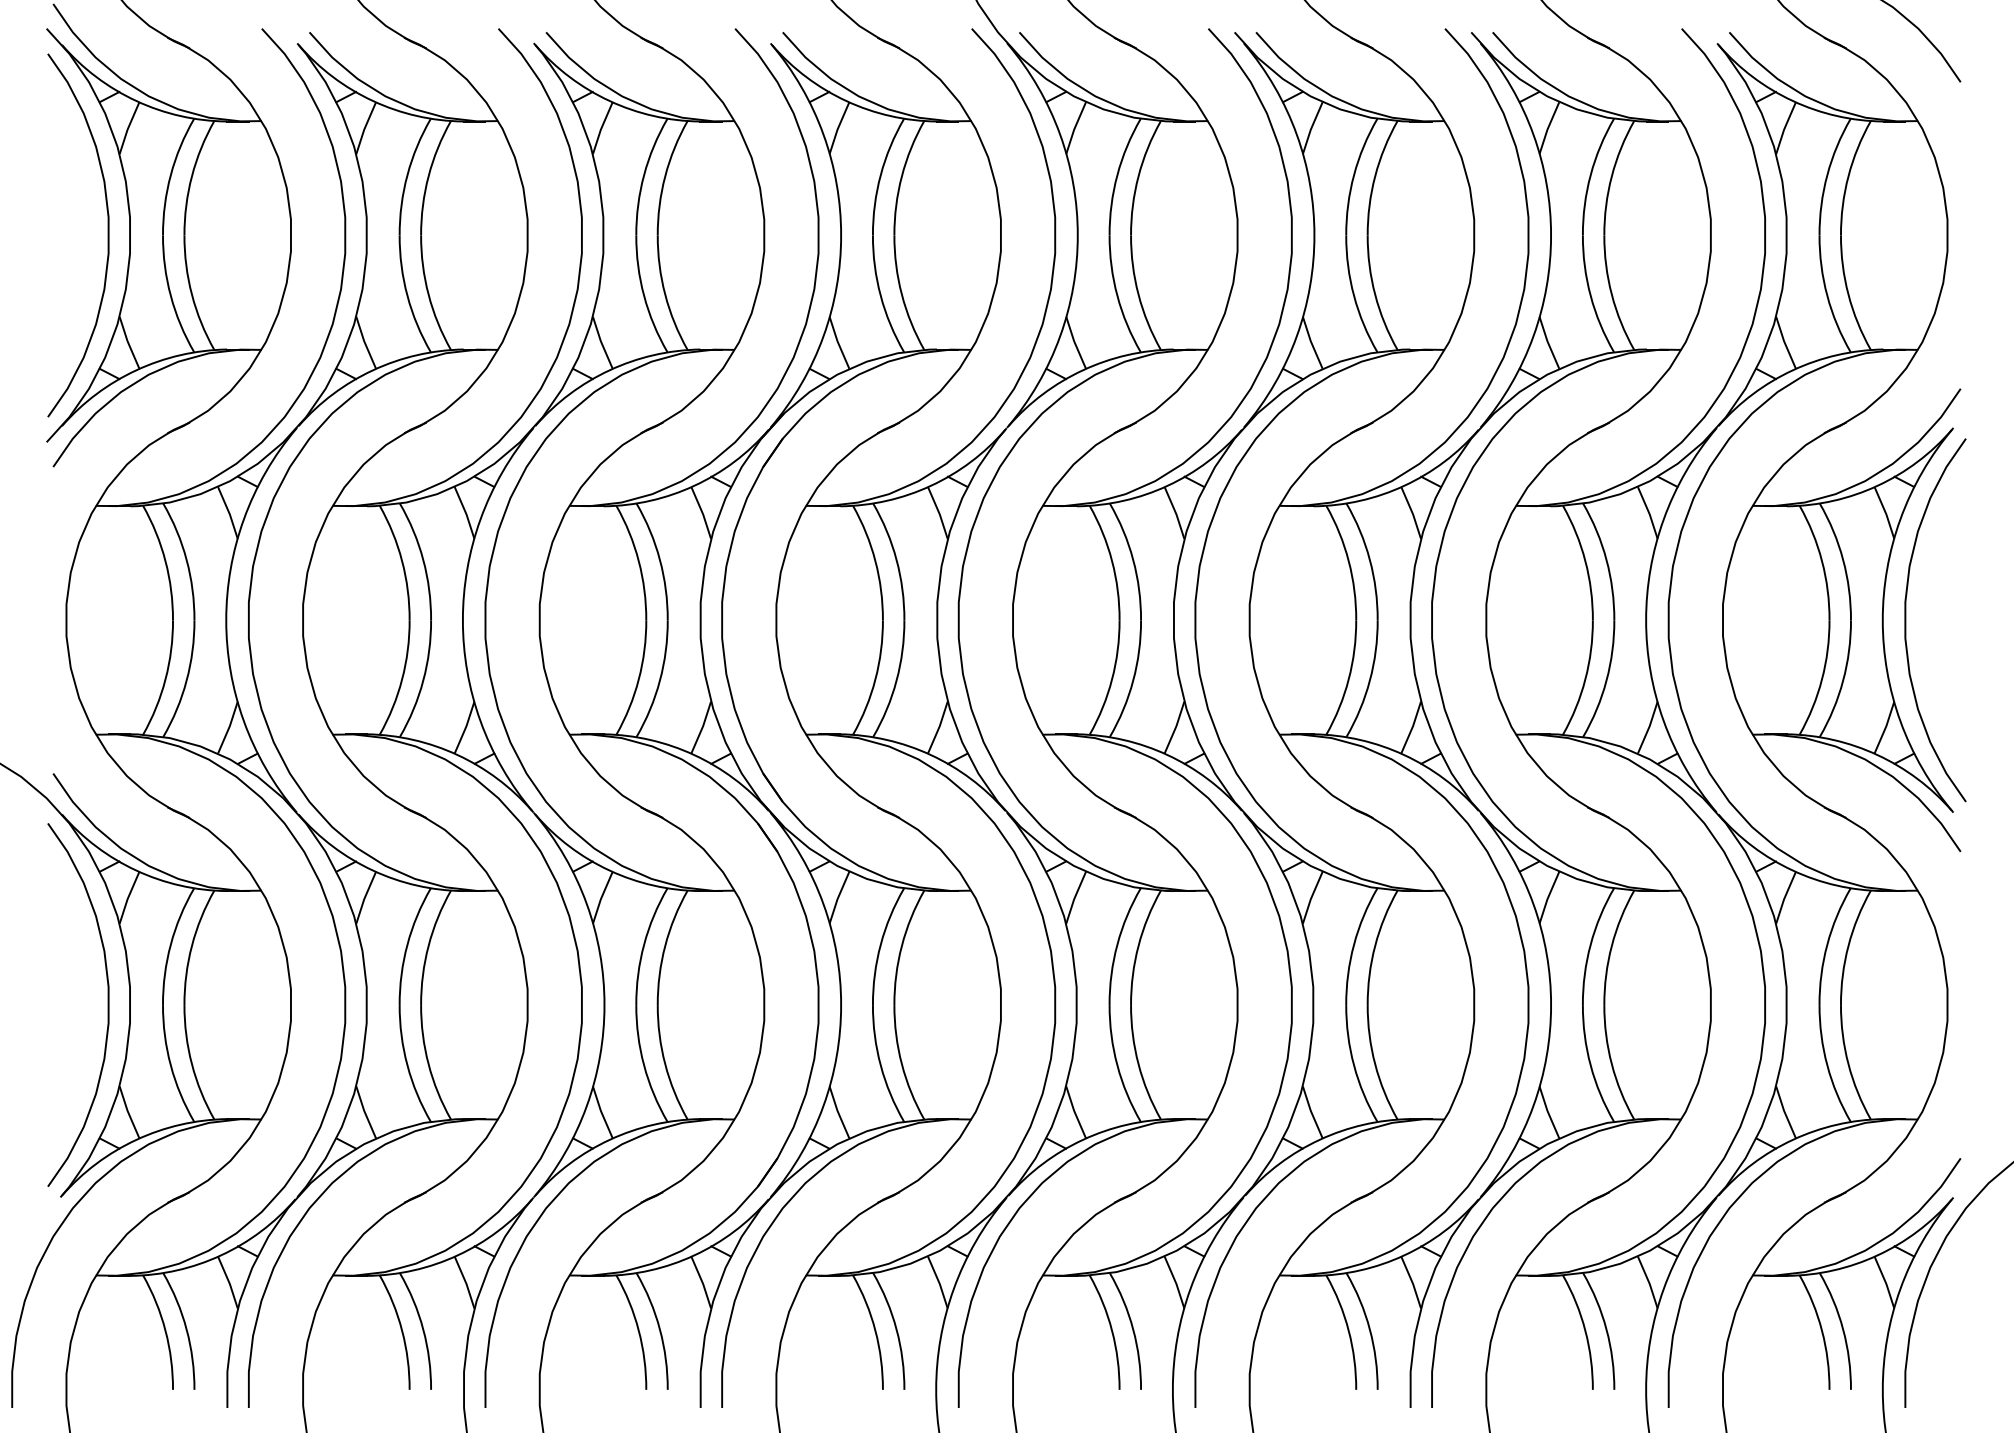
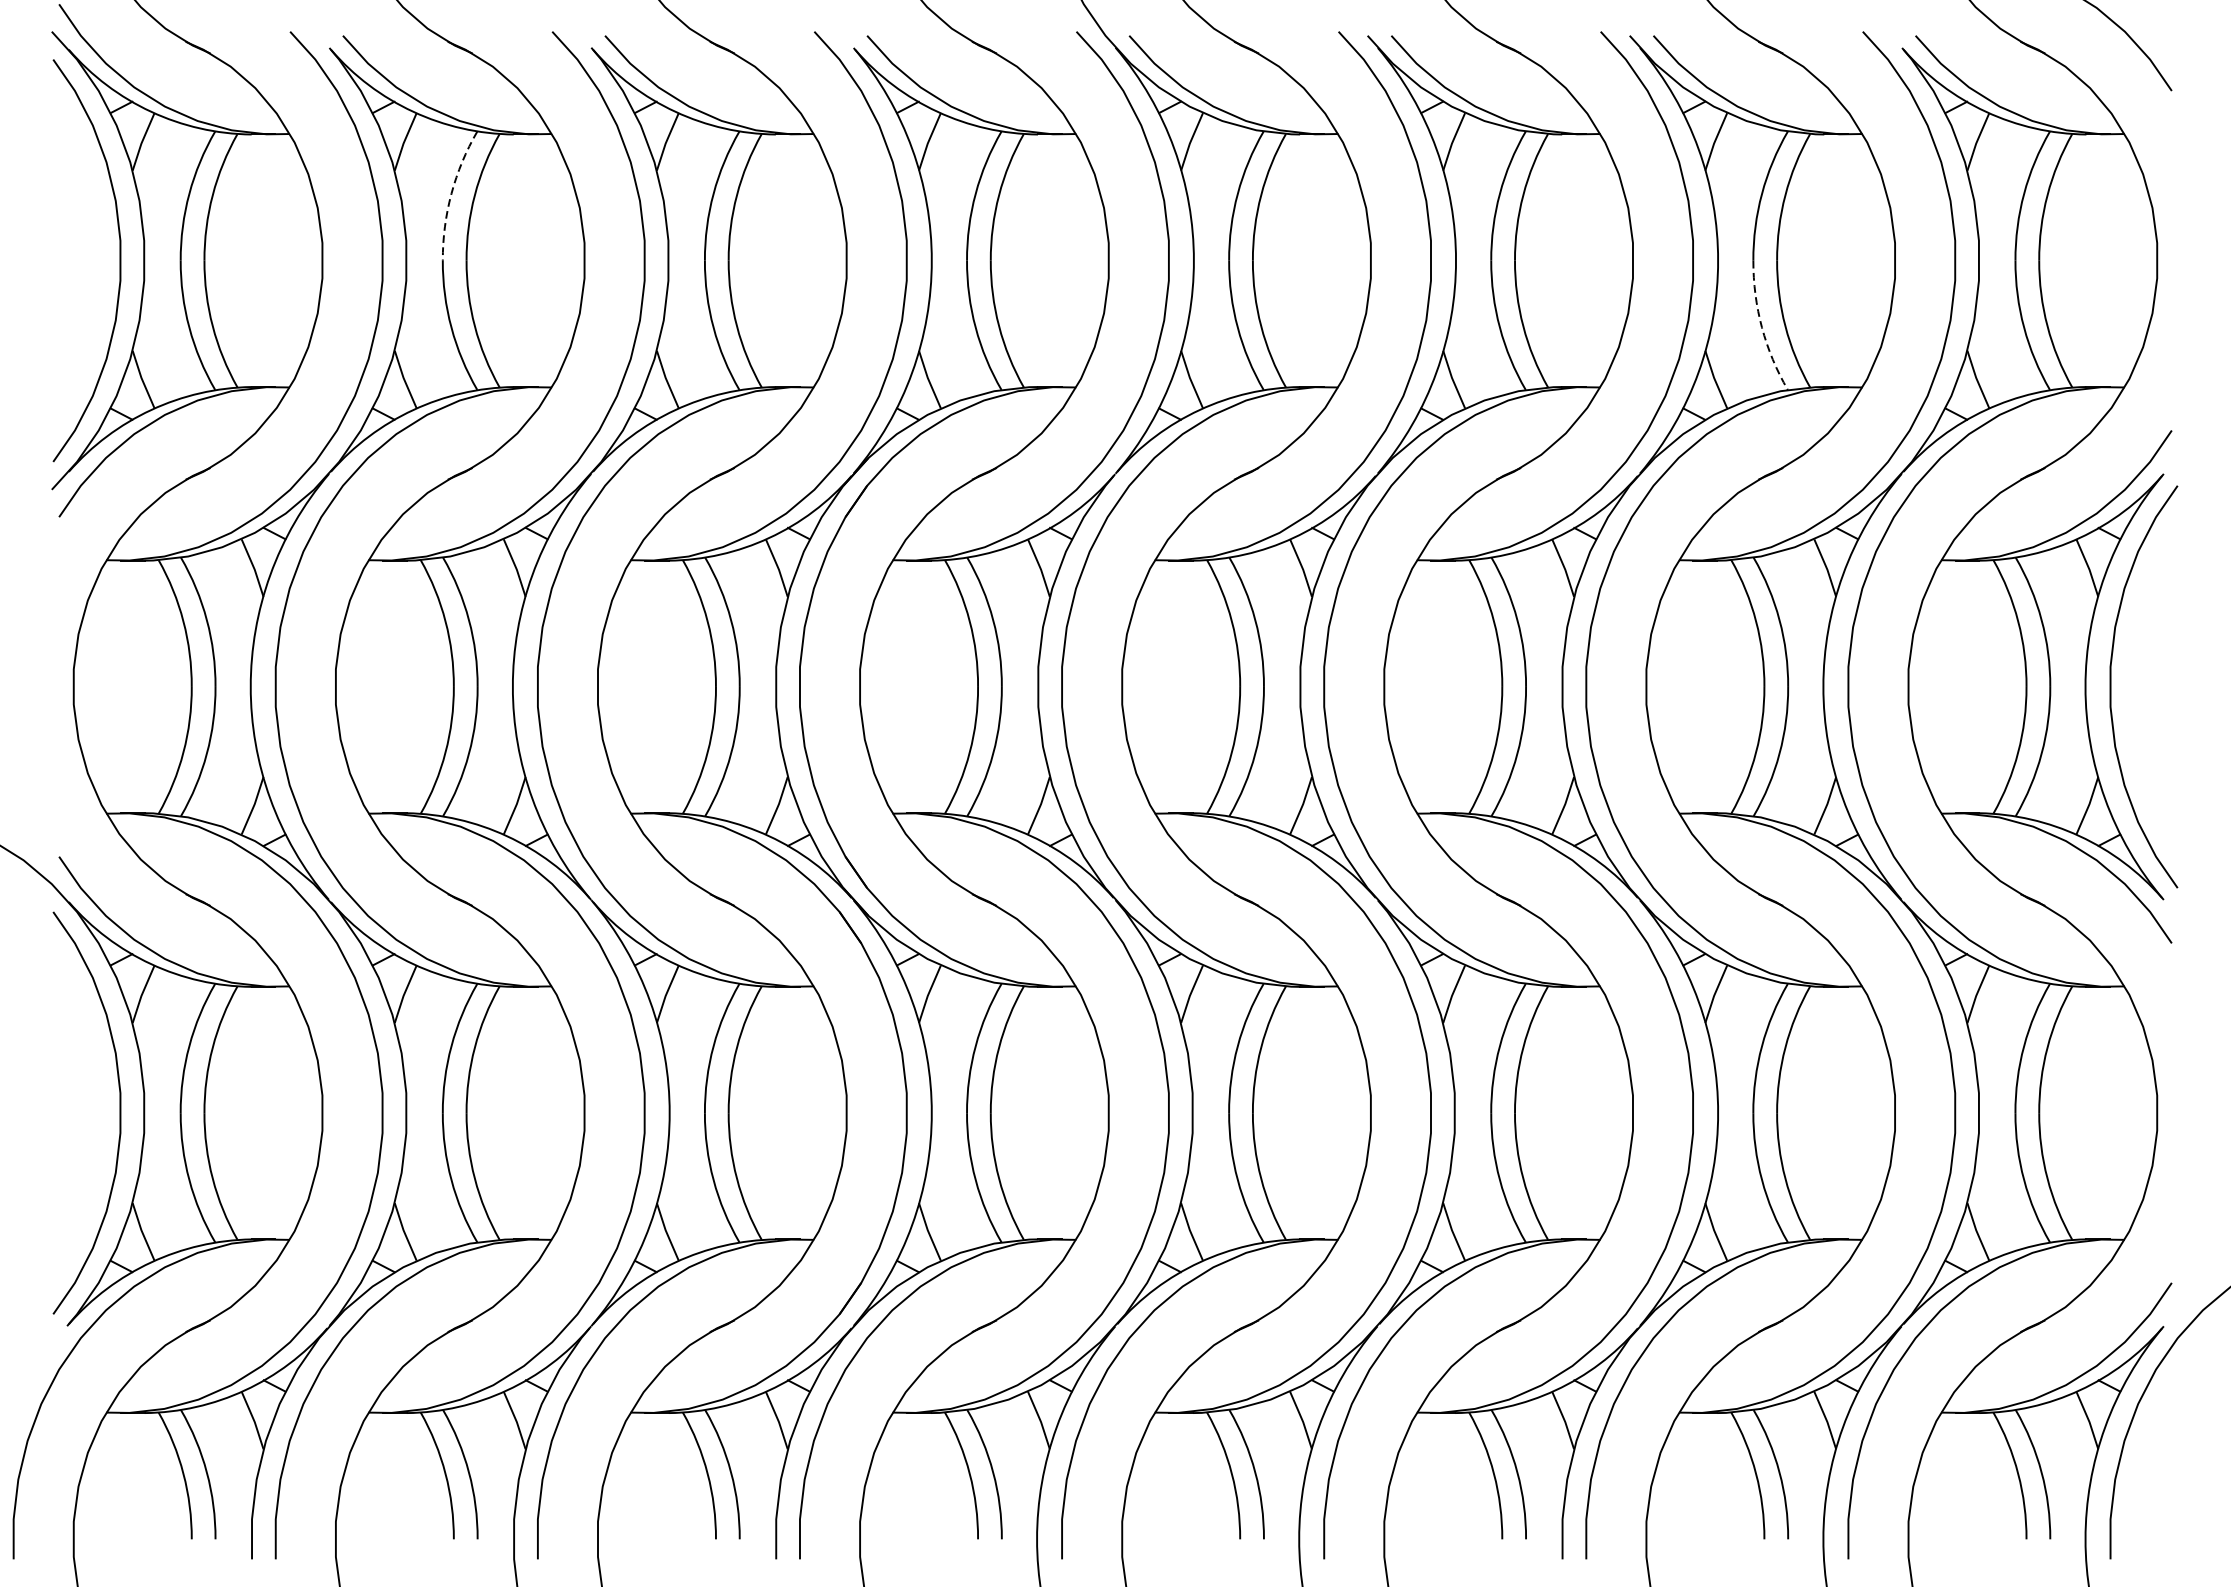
arc: (407, 175) -> (451, 194), solid -> dashed
arc: (1590, 295) -> (1761, 327), solid -> dashed

